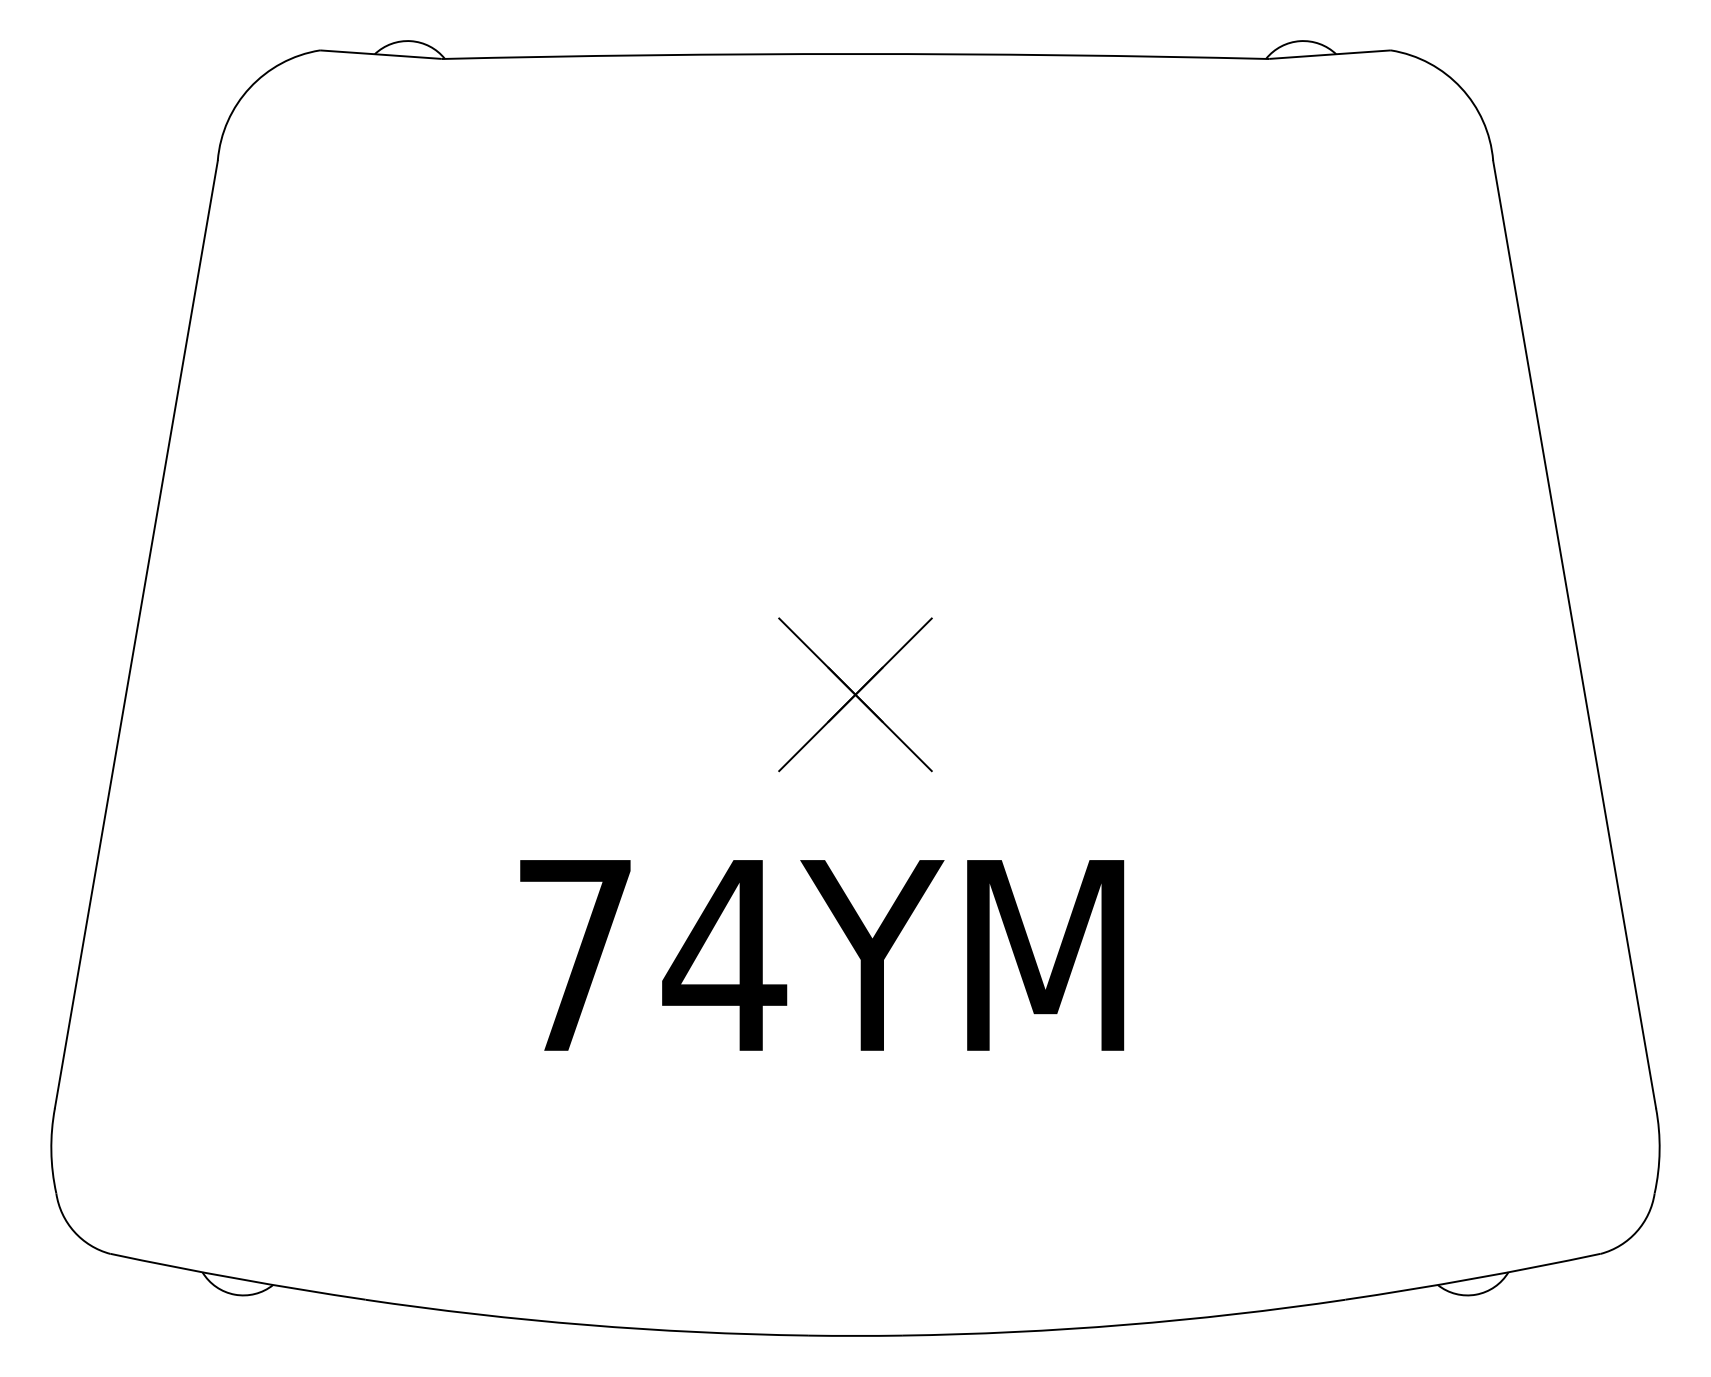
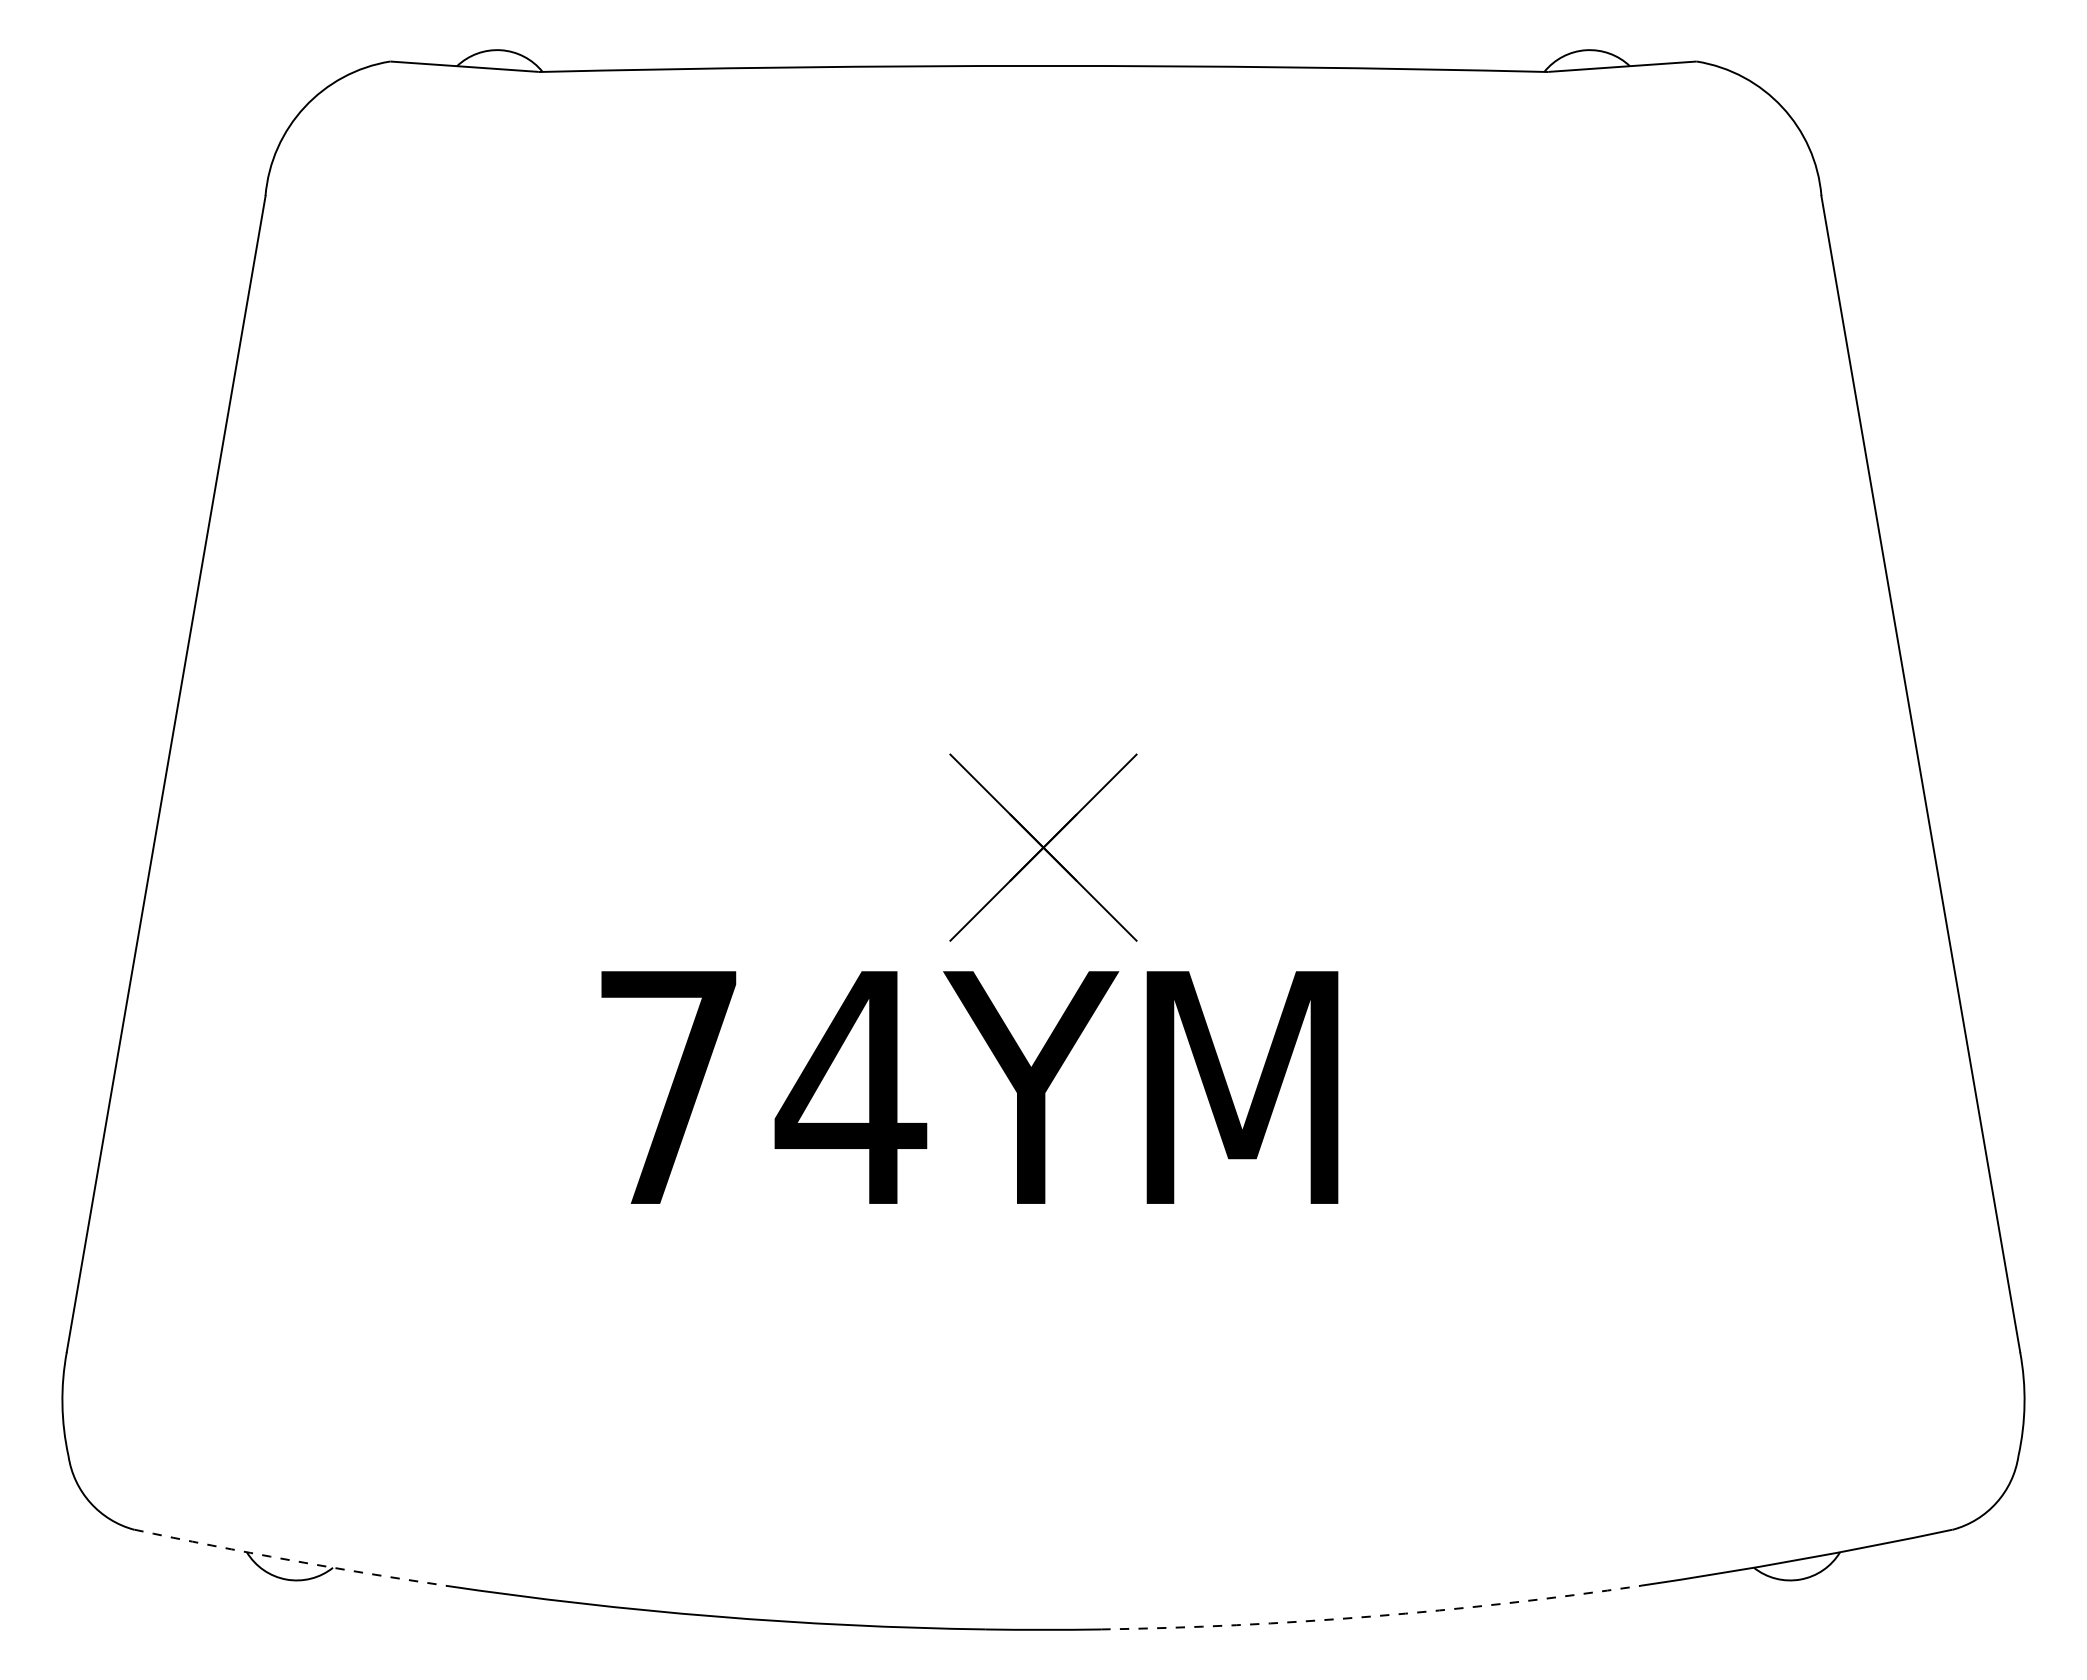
text: (822, 955) -> (970, 1087), moved
arc: (237, 1278) -> (289, 1559), solid -> dashed
arc: (1124, 1324) -> (1371, 1615), solid -> dashed

